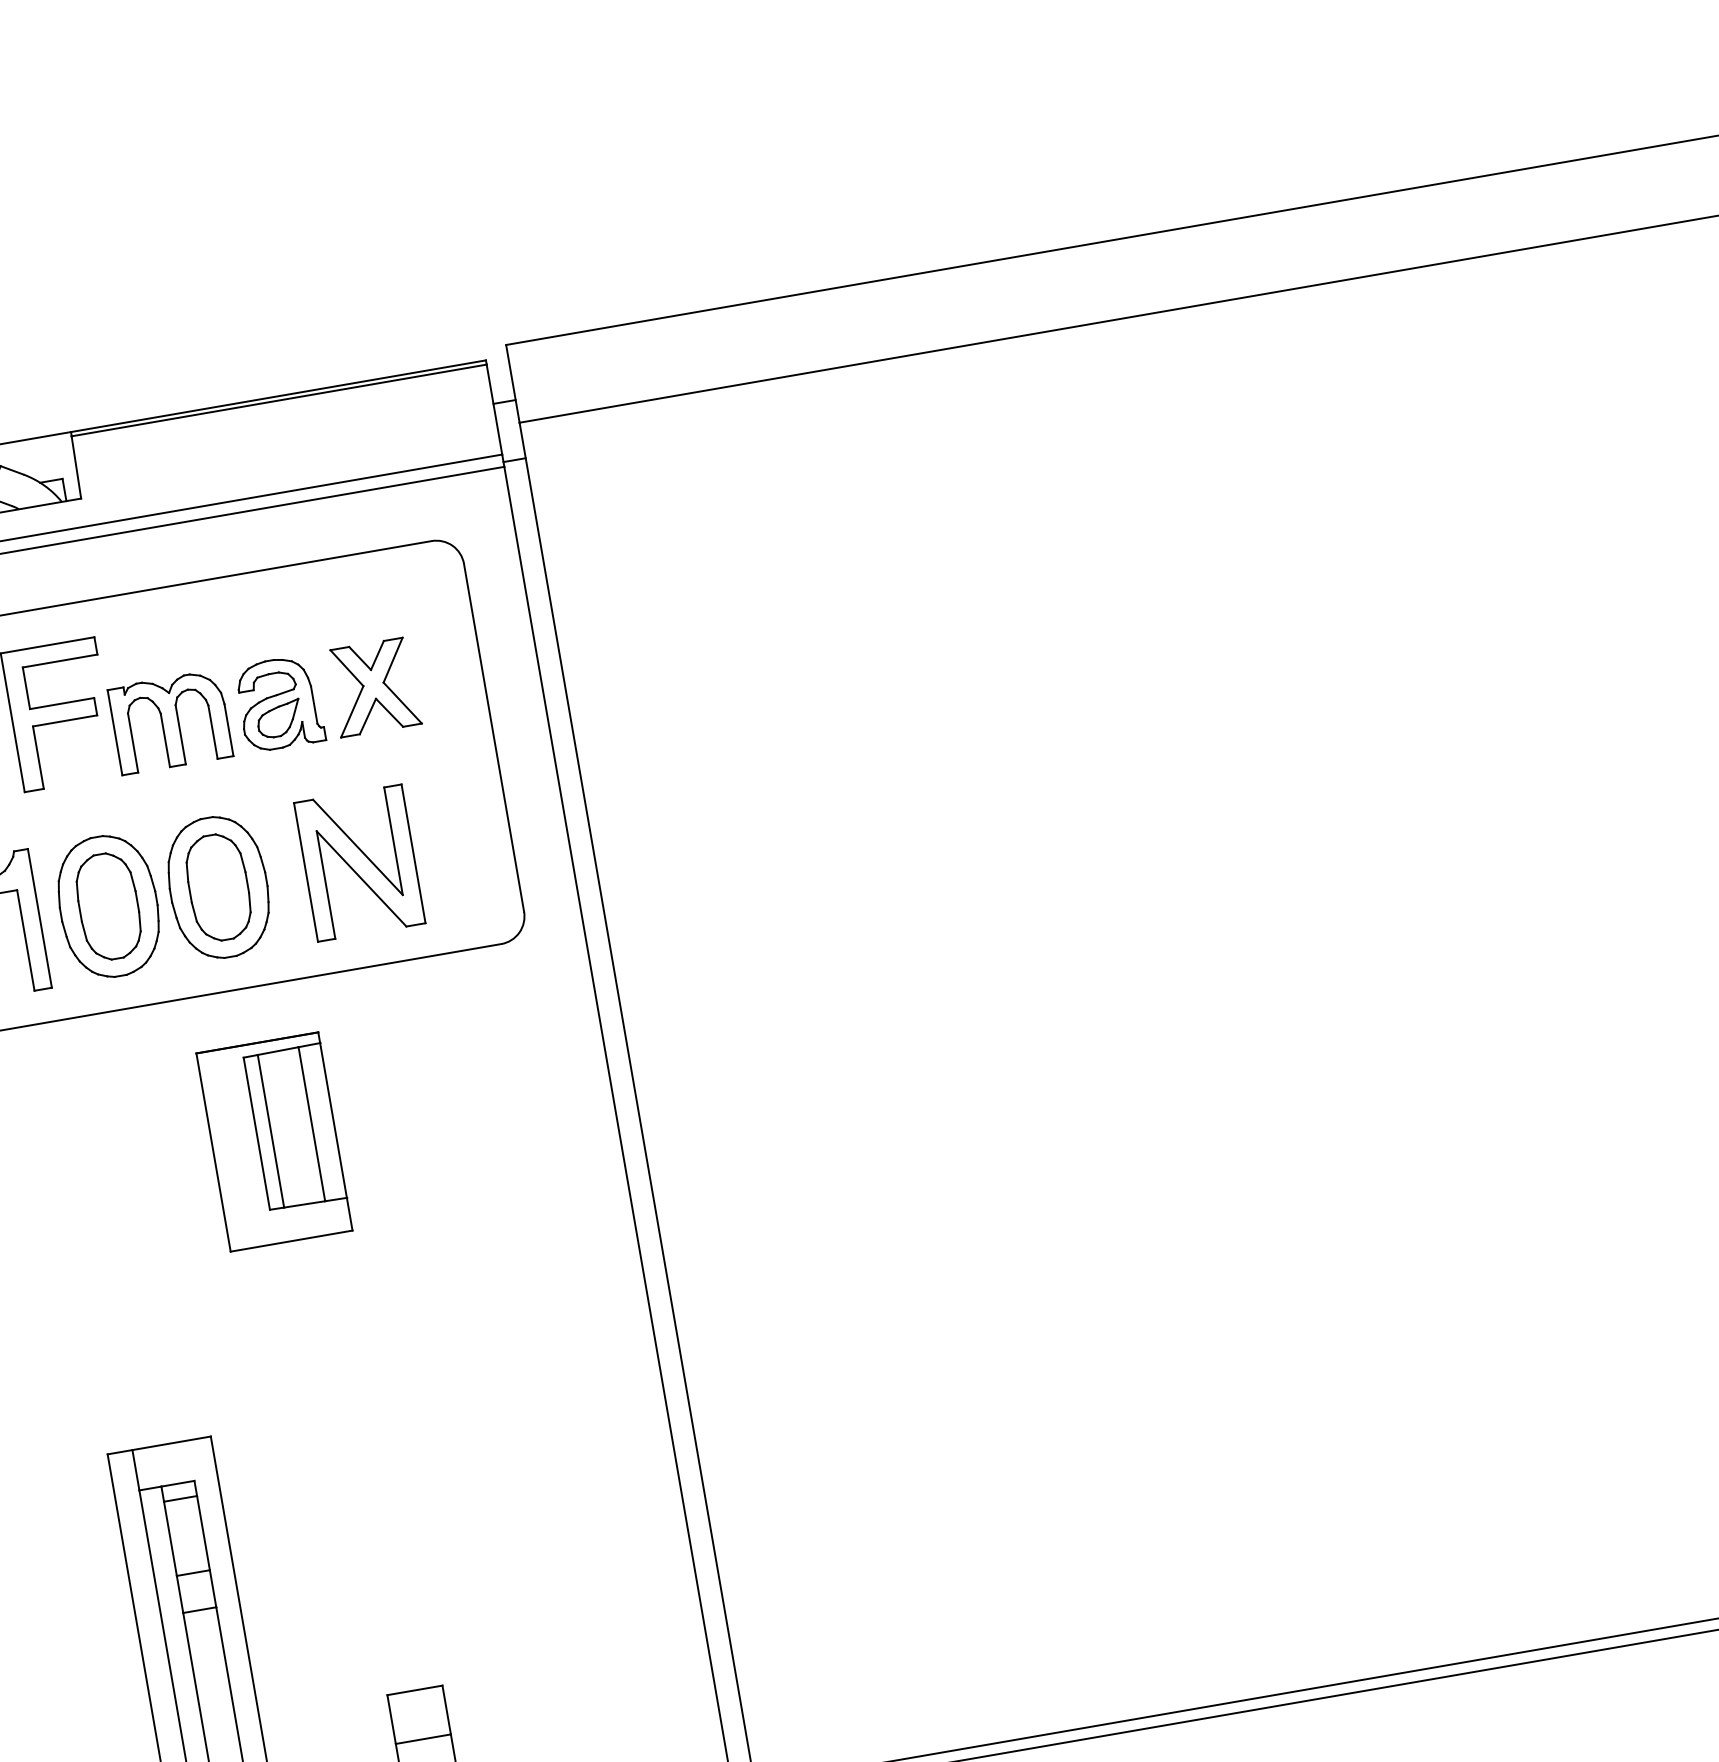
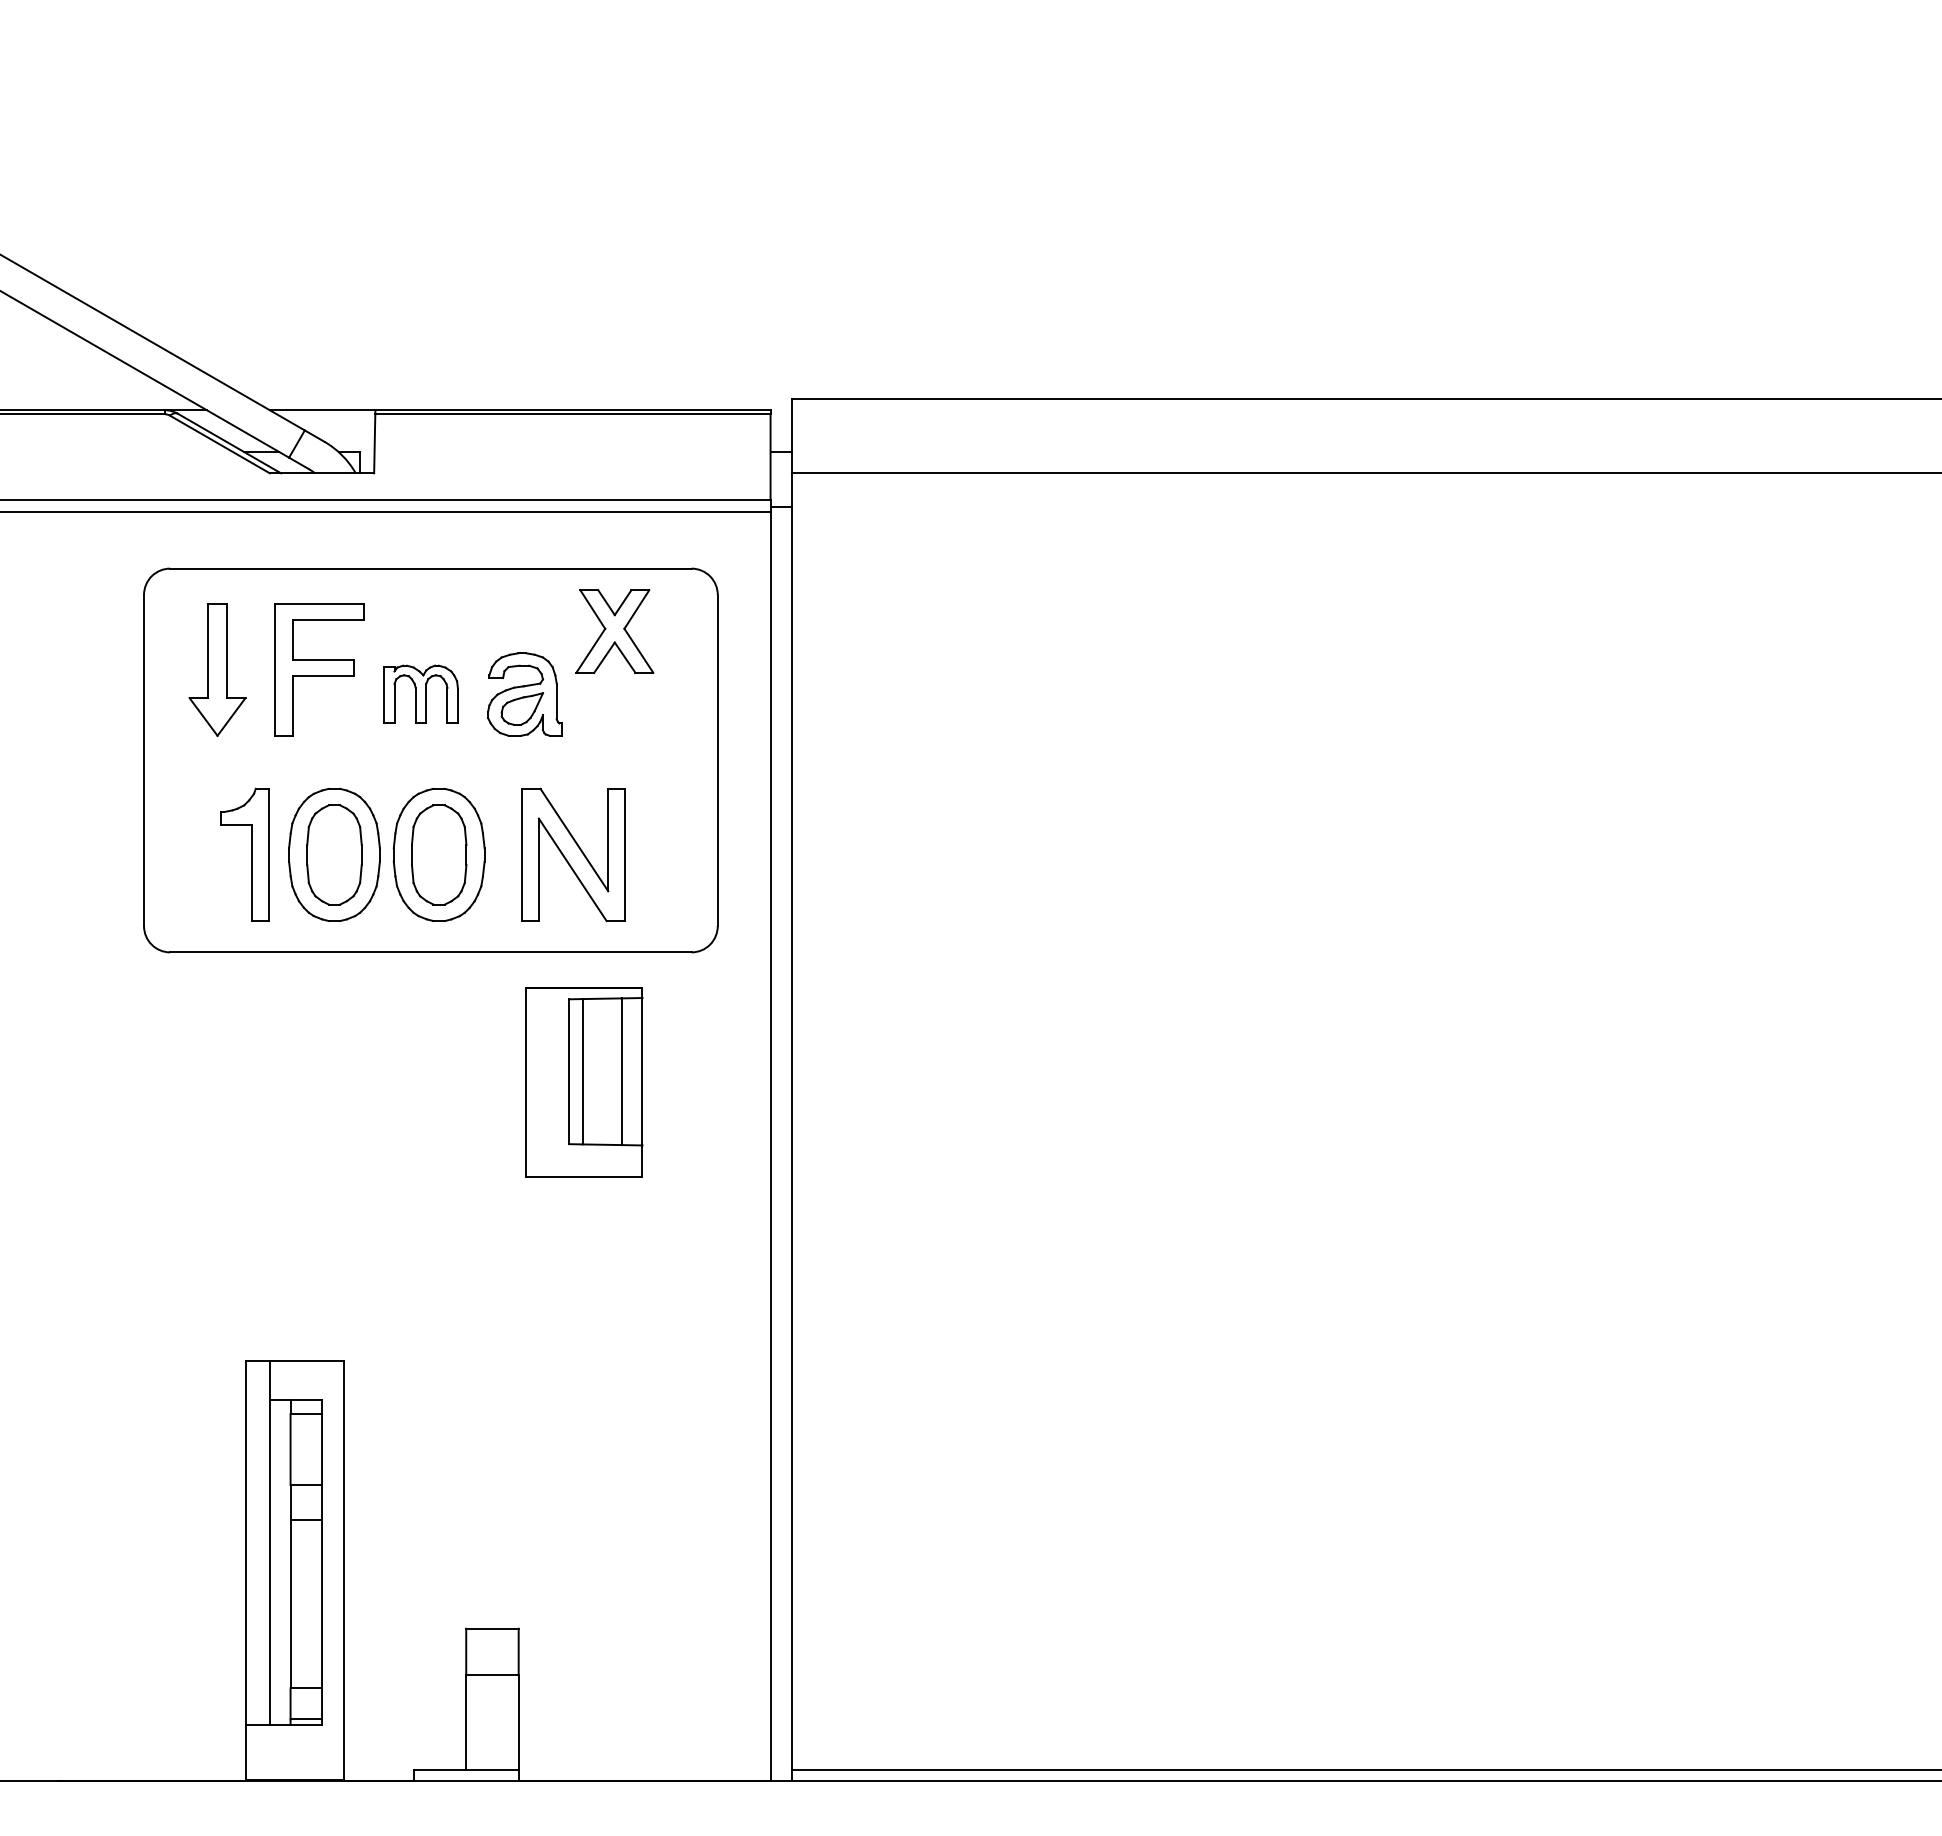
part: (373, 687) -> (614, 631), moved
part: (169, 722) -> (420, 694), size x0.7
part: (274, 1142) -> (584, 1082), moved

